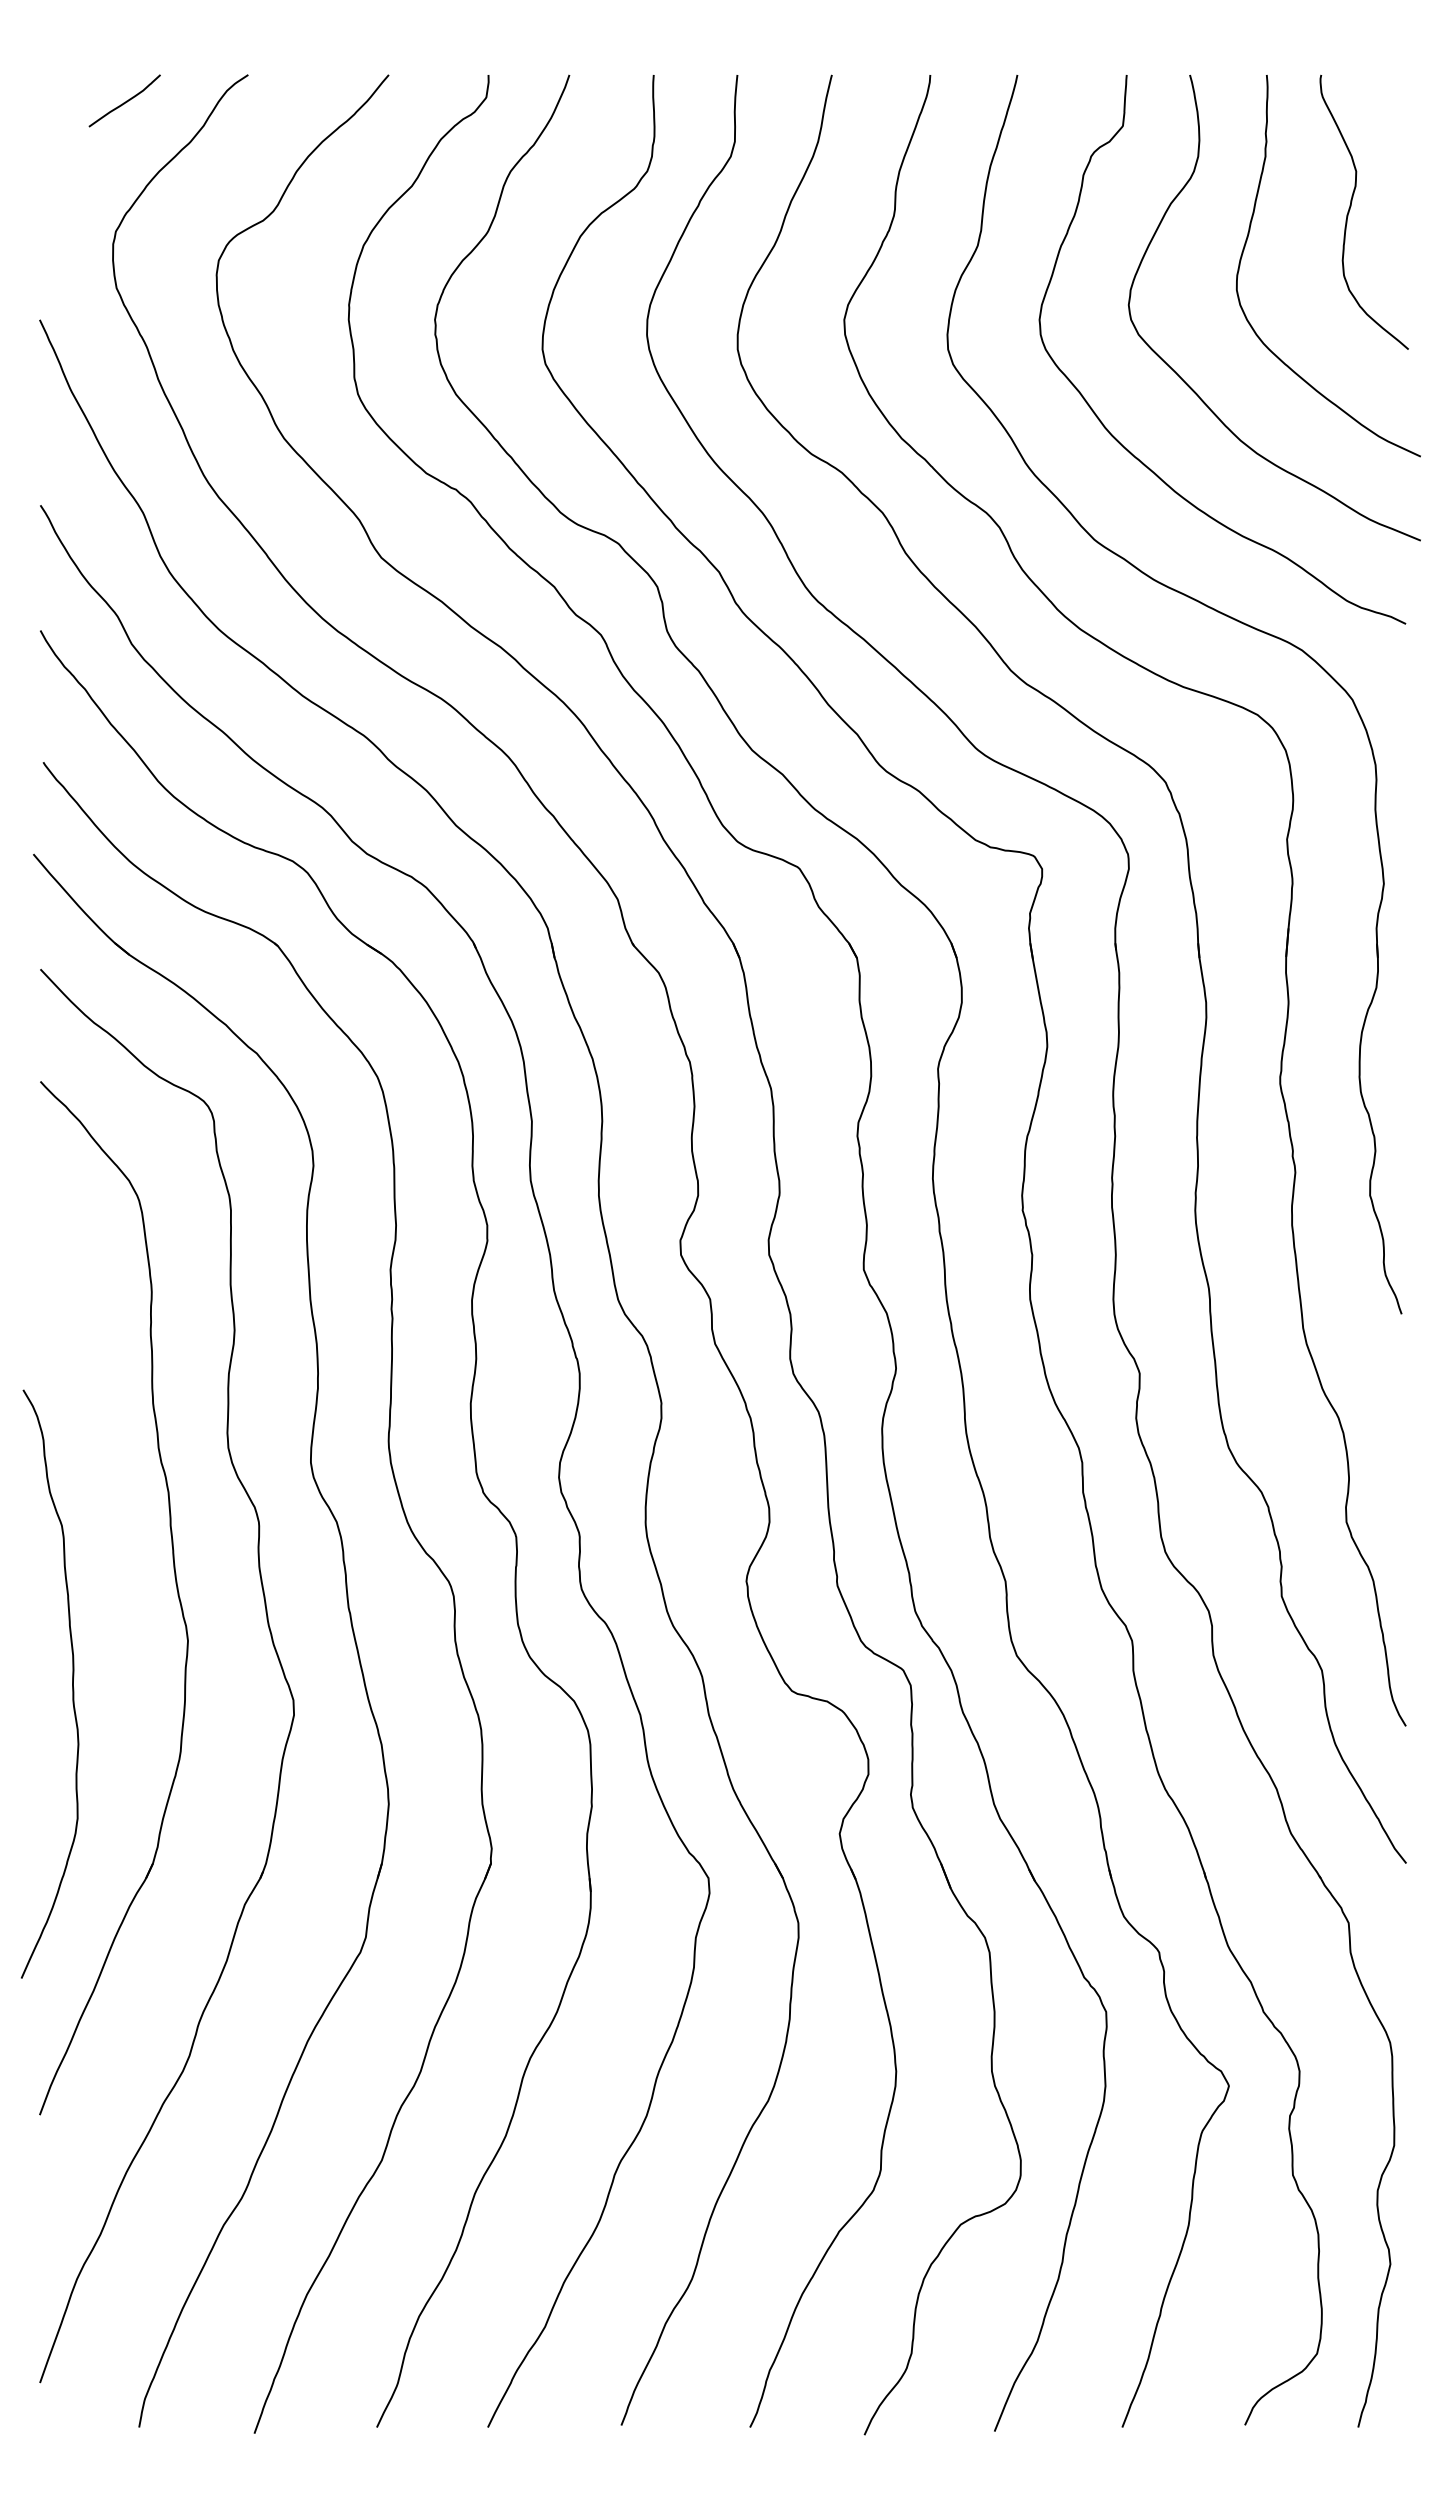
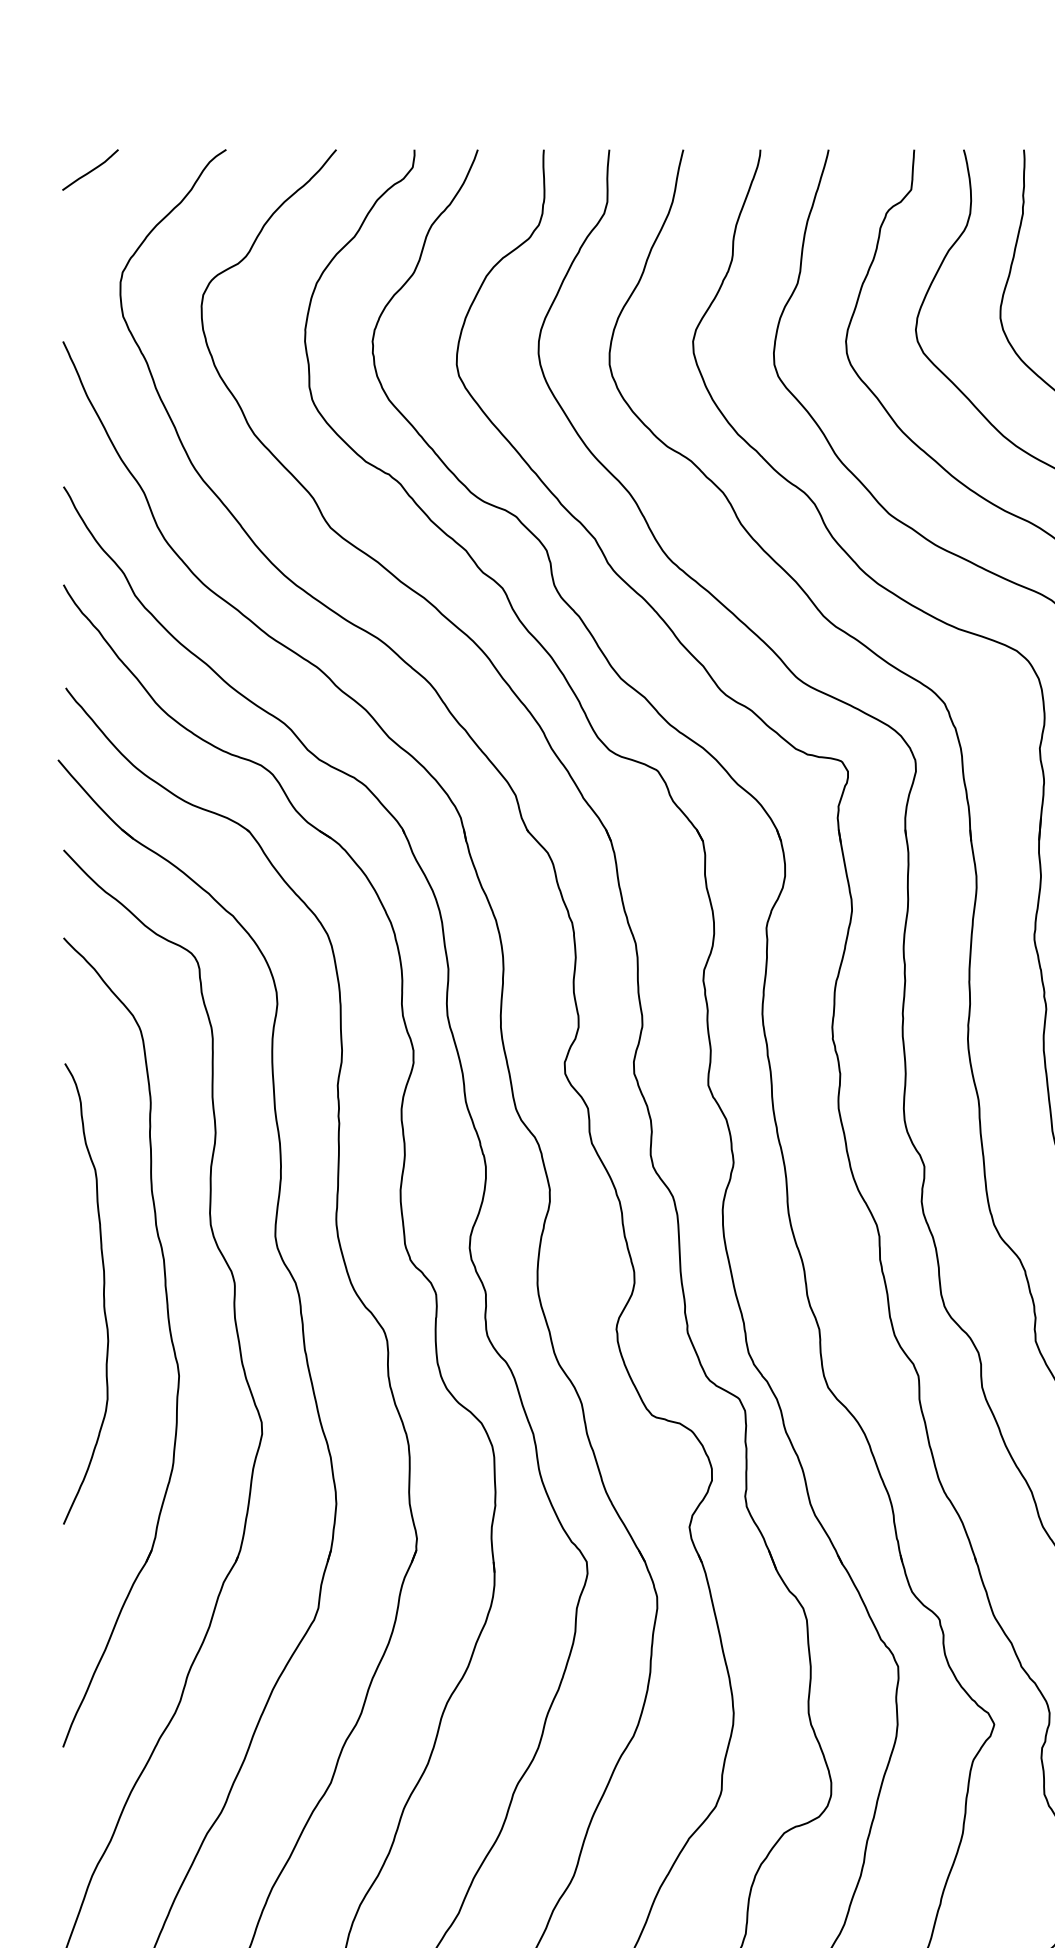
curve: (125, 101) -> (91, 170), moved
curve: (72, 1683) -> (103, 1293), moved

